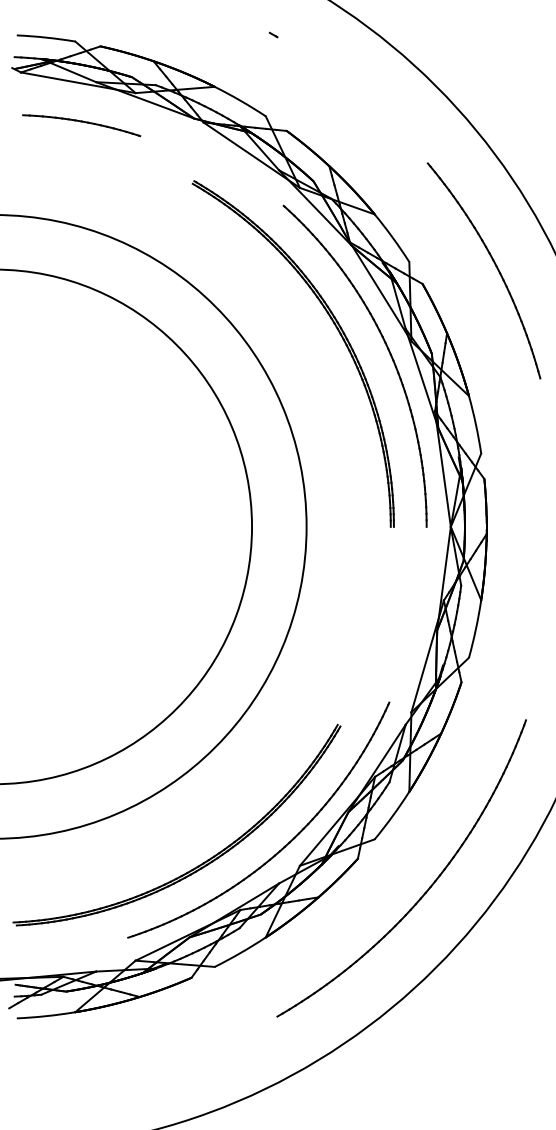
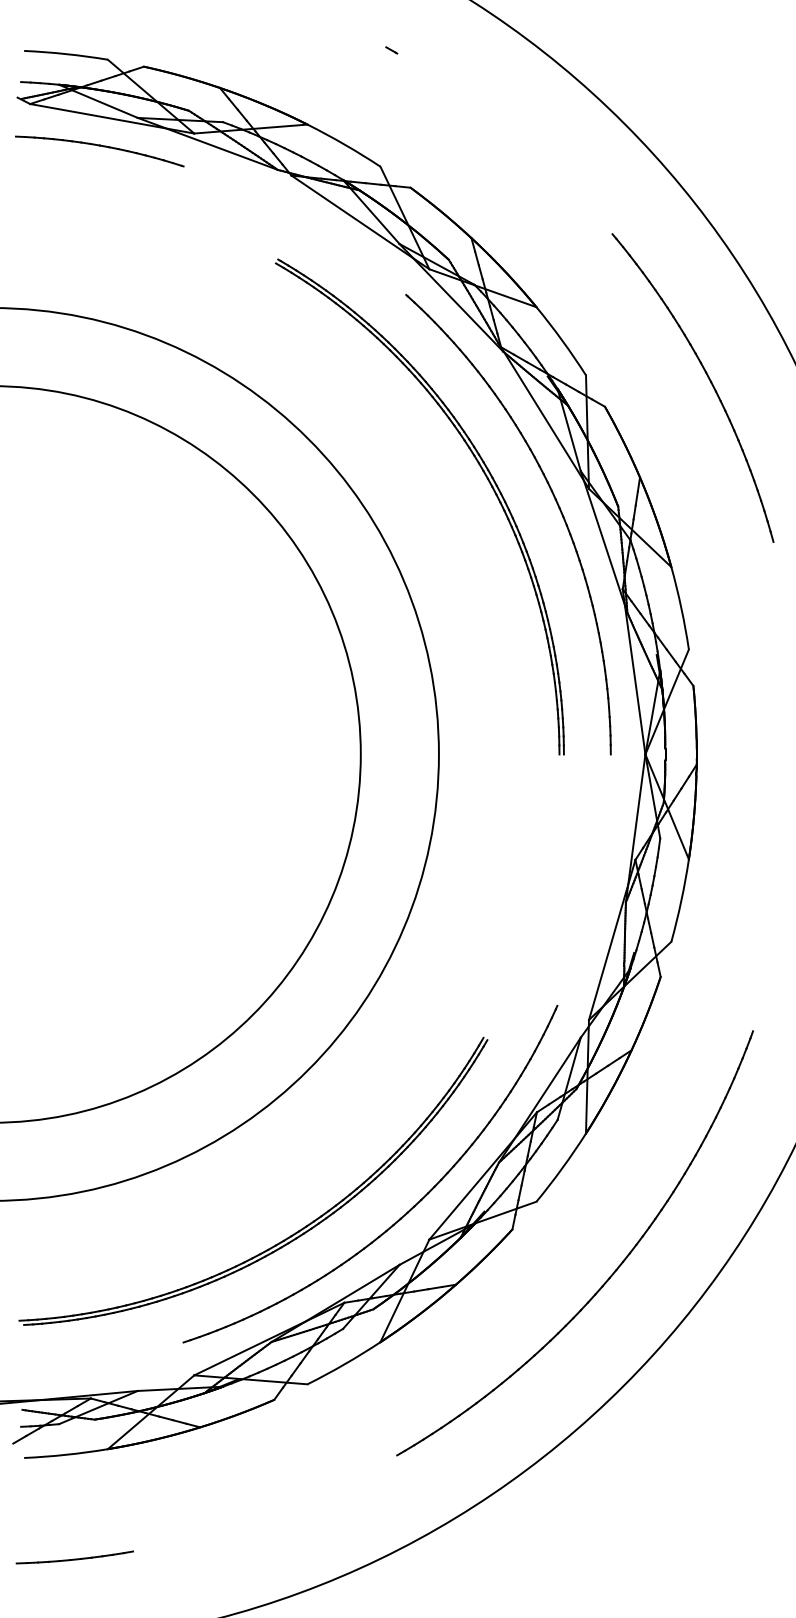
part: (81, 125) -> (99, 151), moved
part: (51, 1087) -> (73, 1556), added

